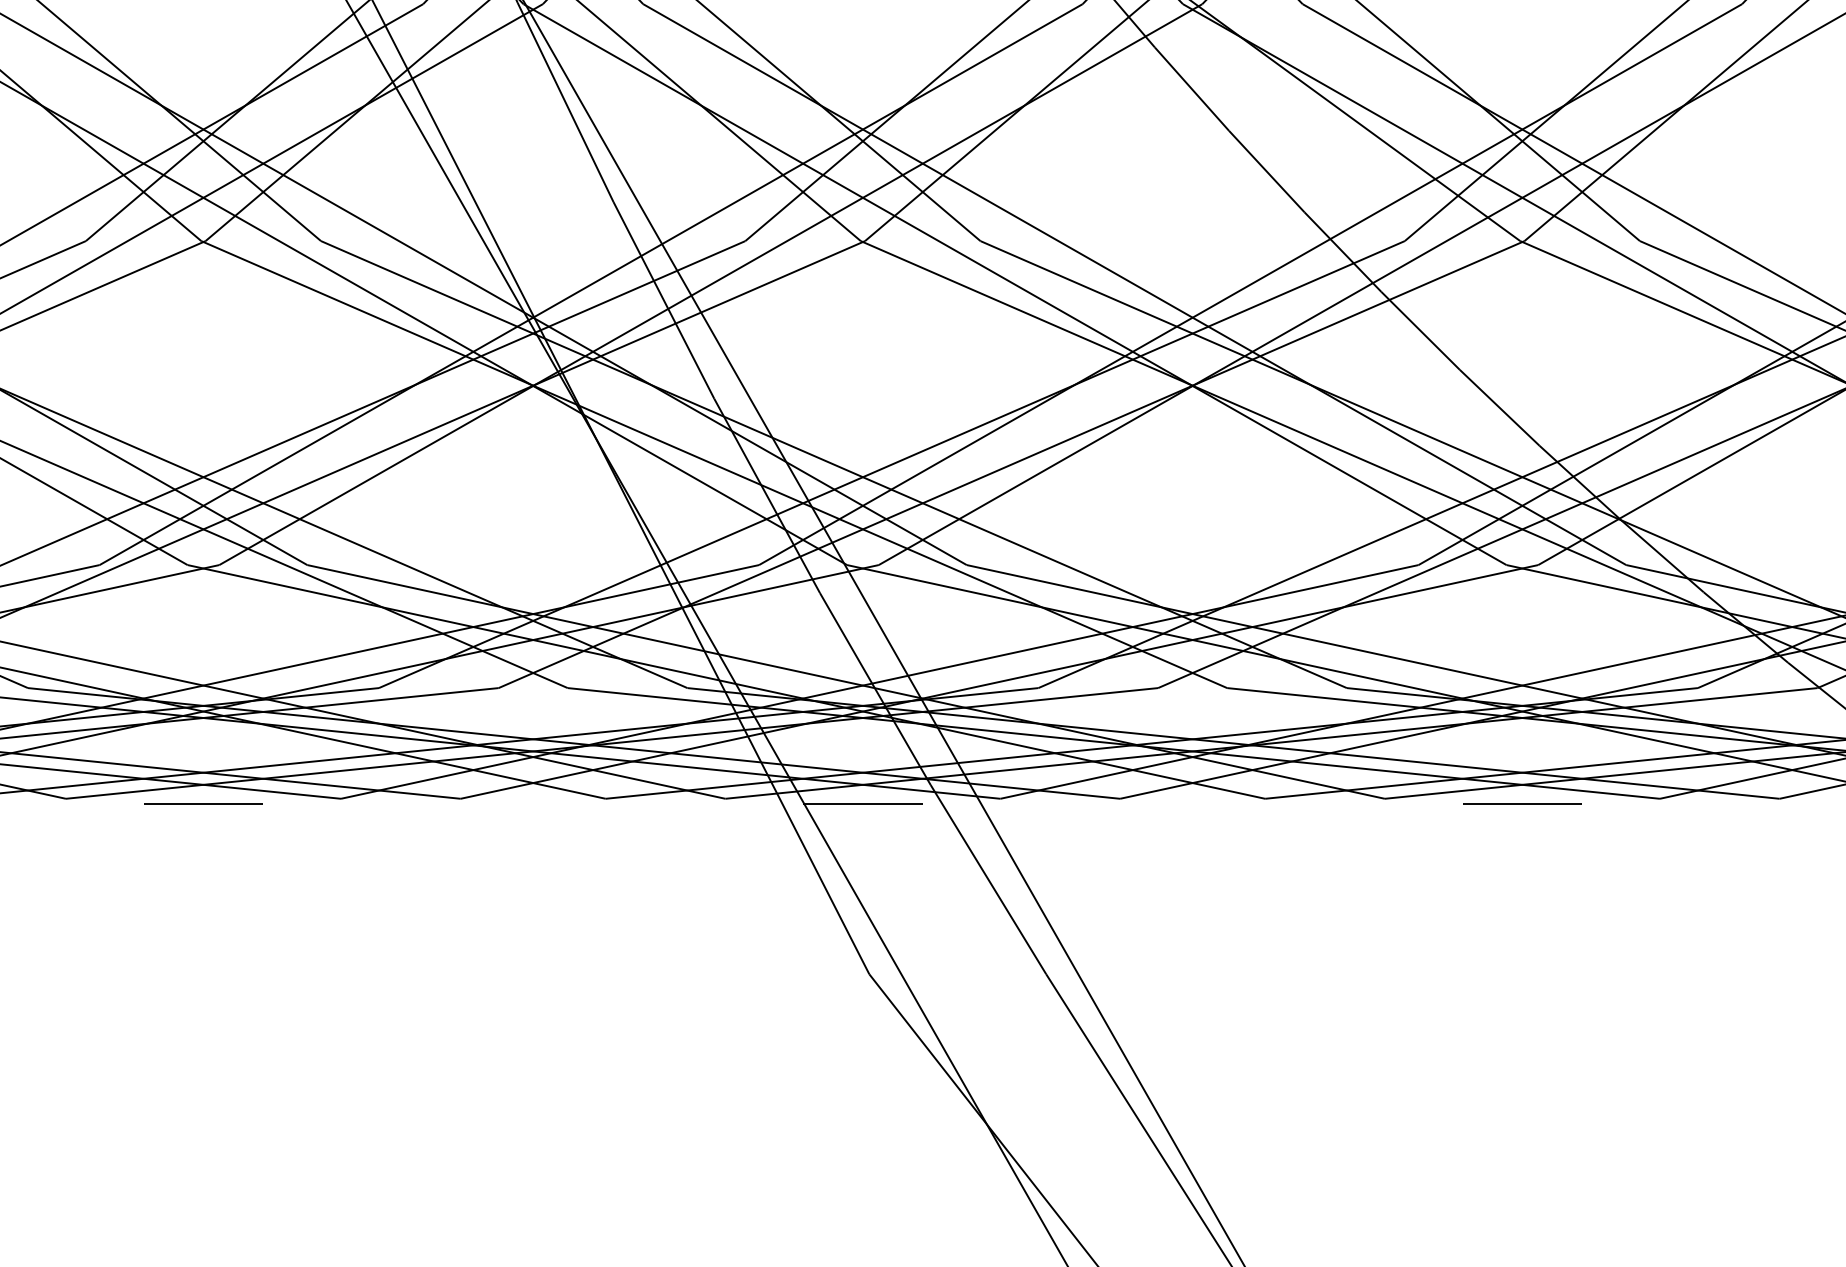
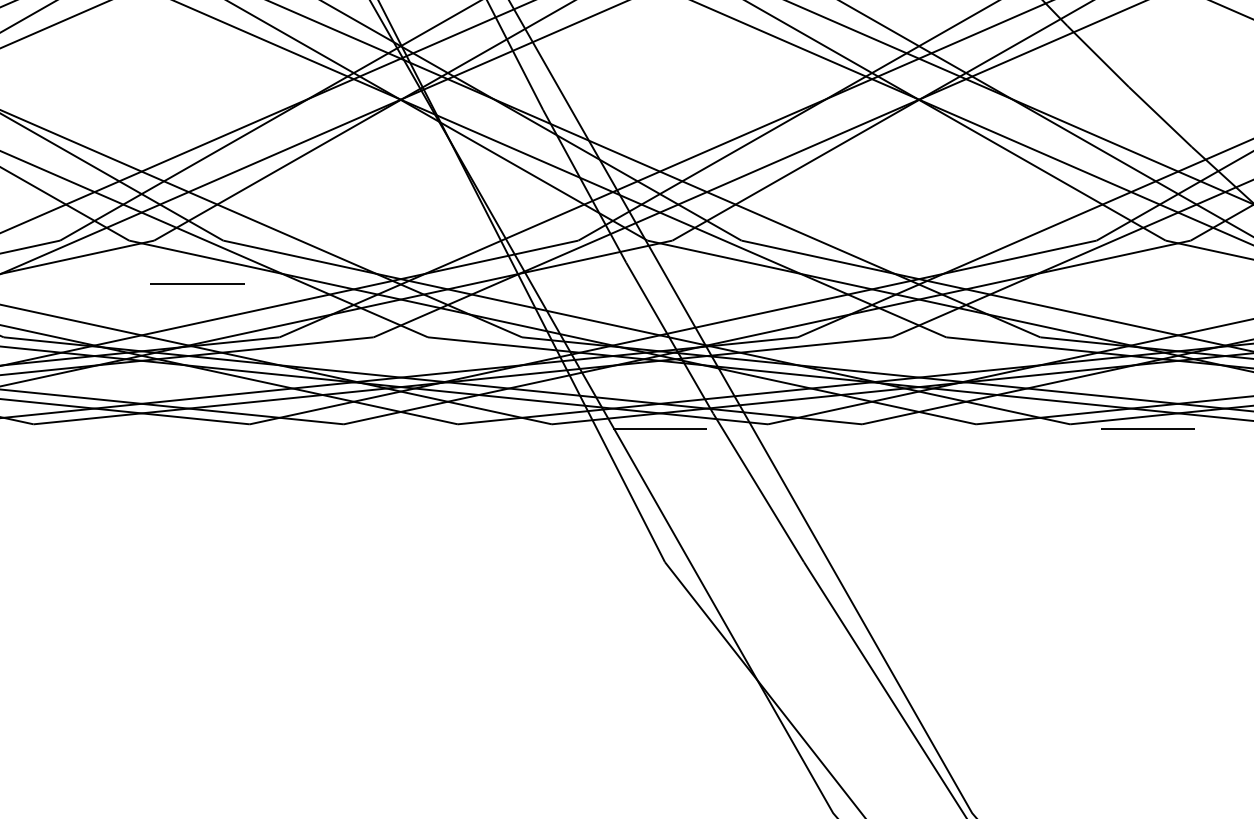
line: (203, 803) -> (197, 283), moved
line: (1522, 803) -> (1147, 428), moved

